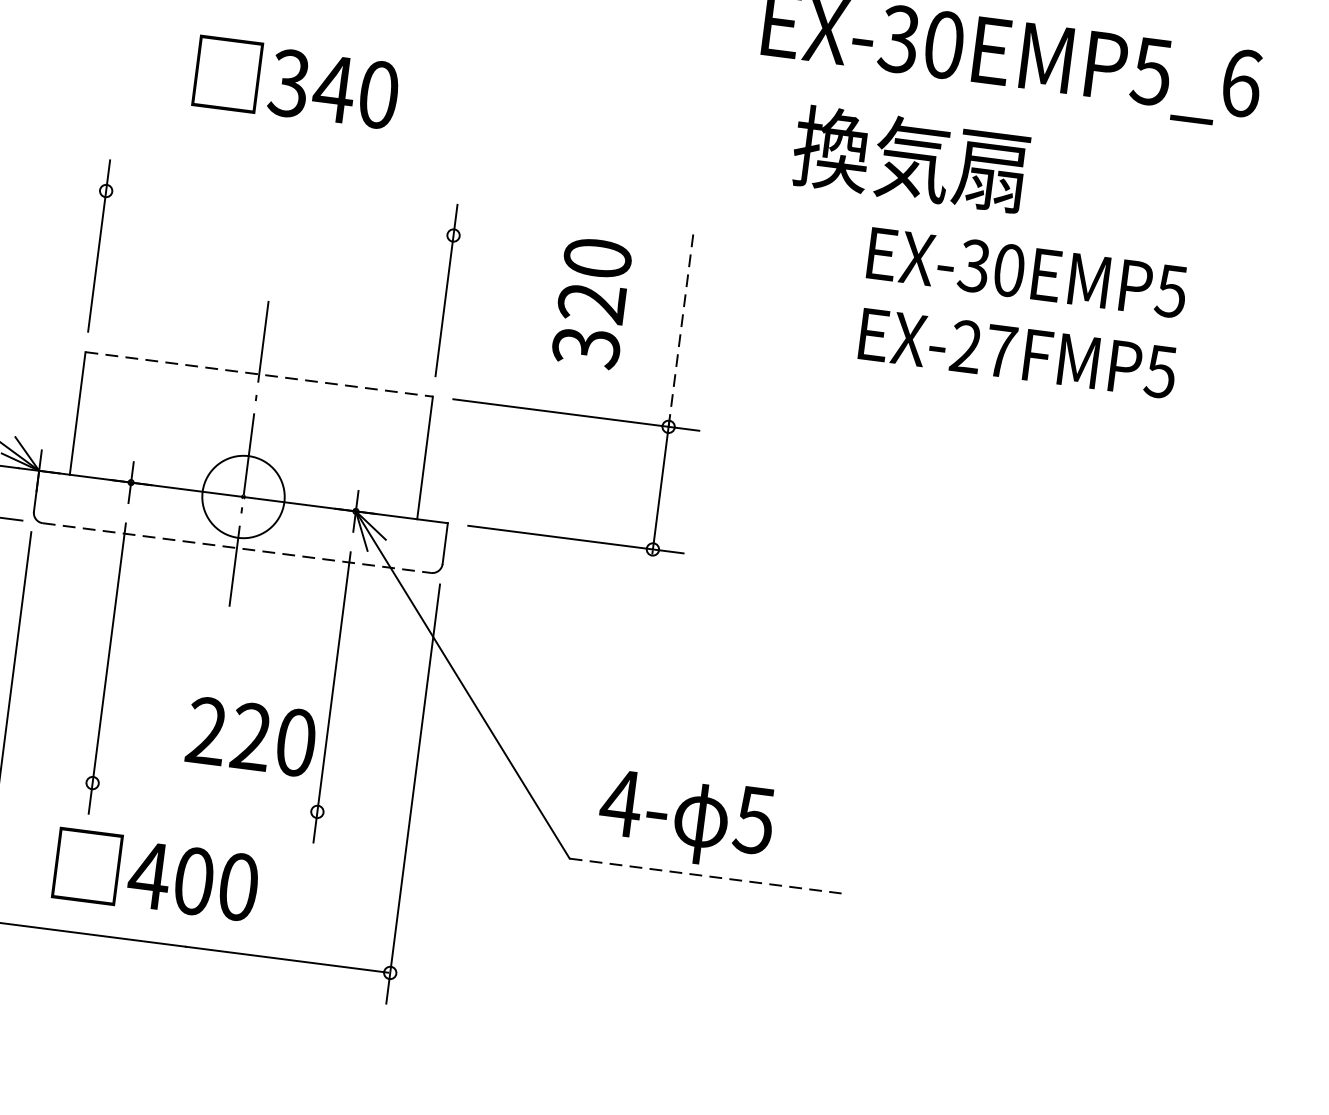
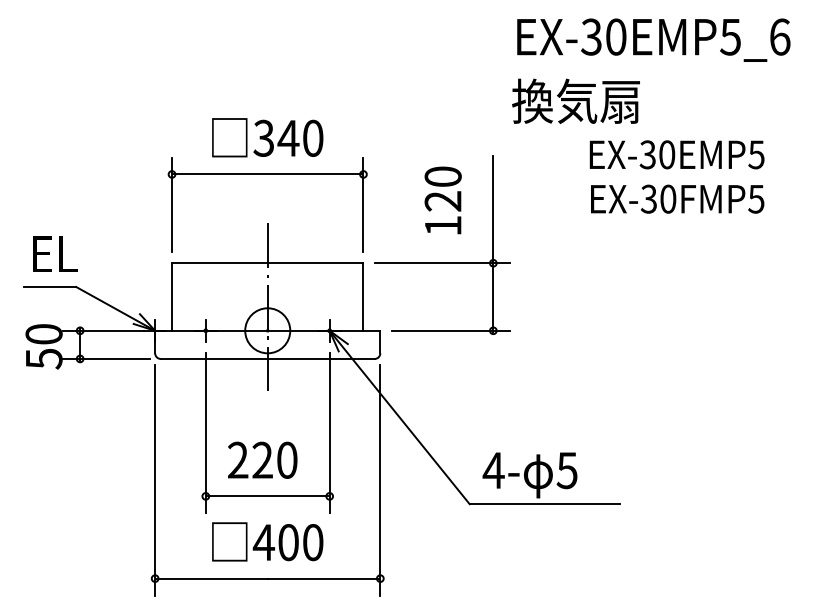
text: (296, 82) -> (267, 137), moved
text: (909, 157) -> (575, 100), moved
line: (279, 213) -> (267, 174), added
line: (681, 329) -> (493, 209), dashed -> solid
text: (983, 347) -> (658, 198), EX-27FMP5 -> EX-30FMP5
text: (584, 348) -> (442, 226), 320 -> 120
line: (258, 374) -> (267, 263), dashed -> solid
line: (236, 547) -> (267, 358), dashed -> solid
text: (251, 735) -> (262, 459), moved
line: (204, 797) -> (267, 496), added
text: (155, 874) -> (267, 541), moved
line: (705, 876) -> (544, 504), dashed -> solid

